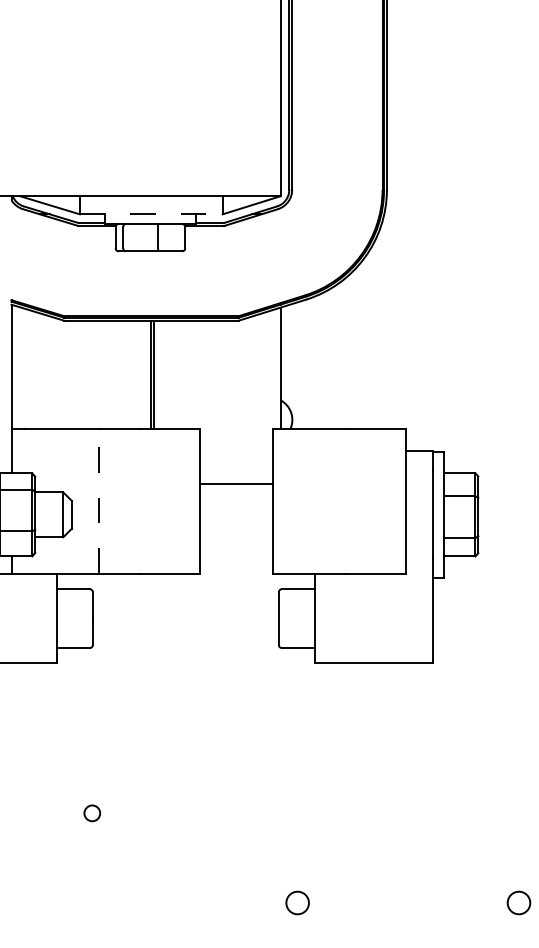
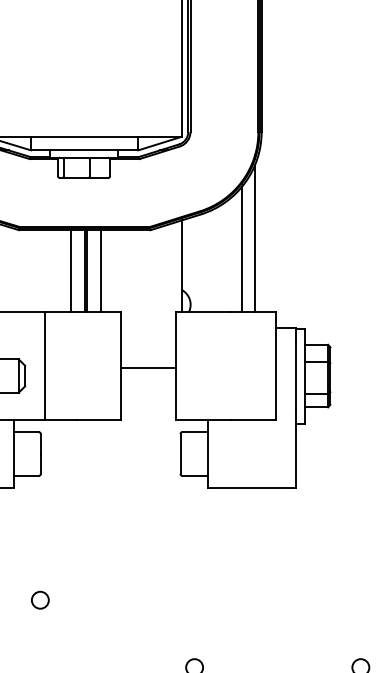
line: (151, 214) -> (84, 150), dashed -> solid
line: (378, 331) -> (255, 238), added
line: (360, 346) -> (241, 249), added
line: (133, 374) -> (71, 270), added
line: (172, 374) -> (100, 270), added
line: (235, 483) -> (147, 367), moved
line: (98, 500) -> (45, 365), dashed -> solid
circle: (92, 813) -> (40, 600), size x1.43

